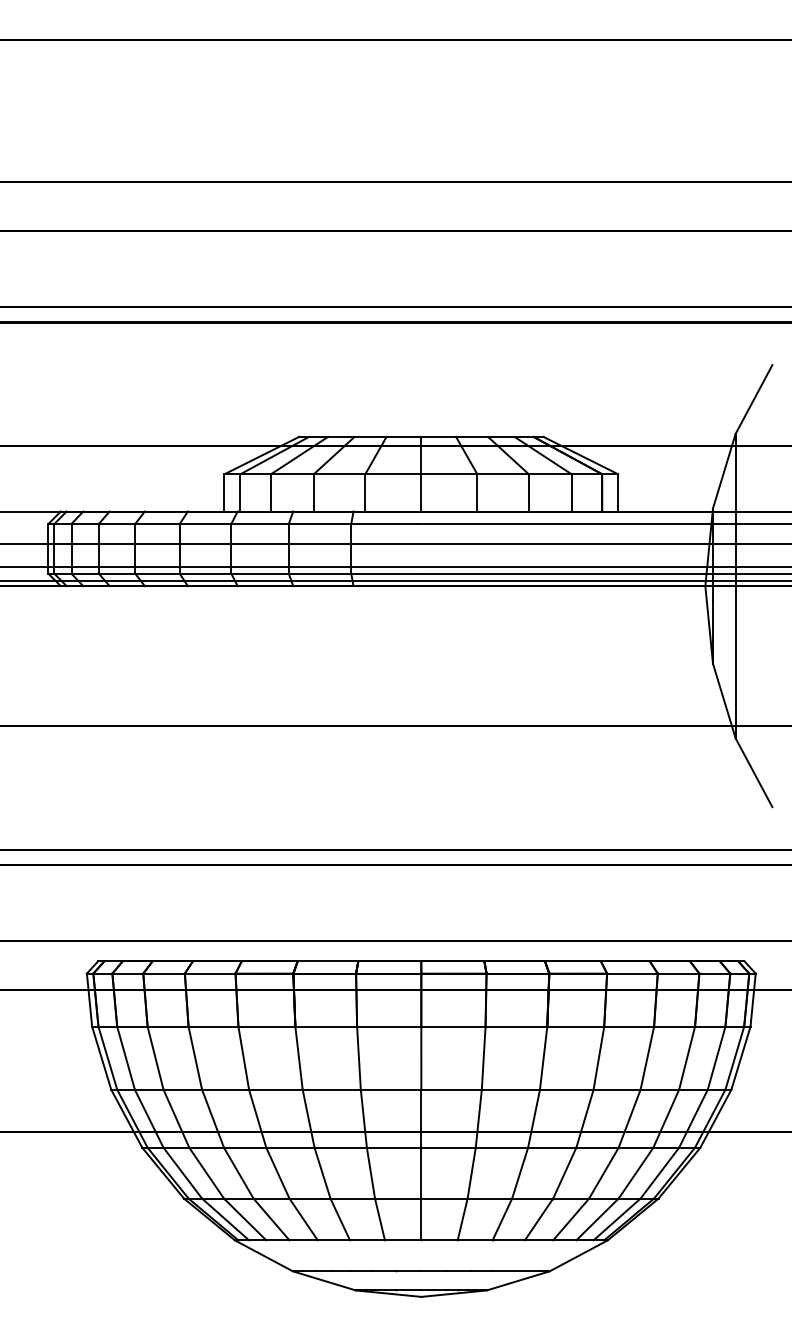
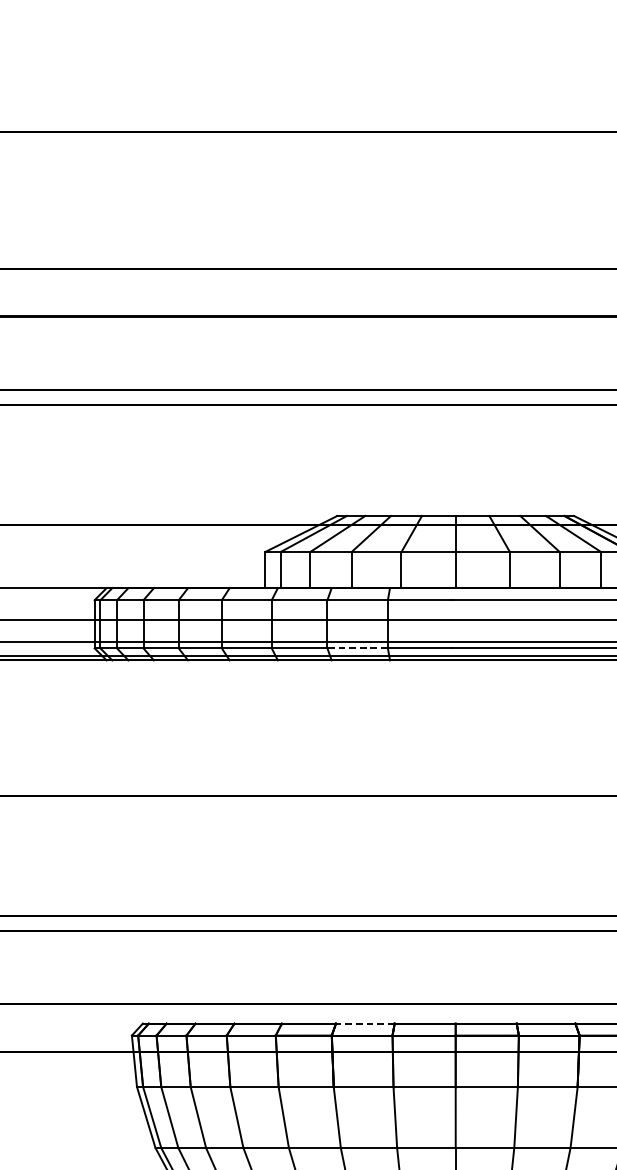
line: (319, 573) -> (357, 648), solid -> dashed
line: (327, 961) -> (364, 1023), solid -> dashed

